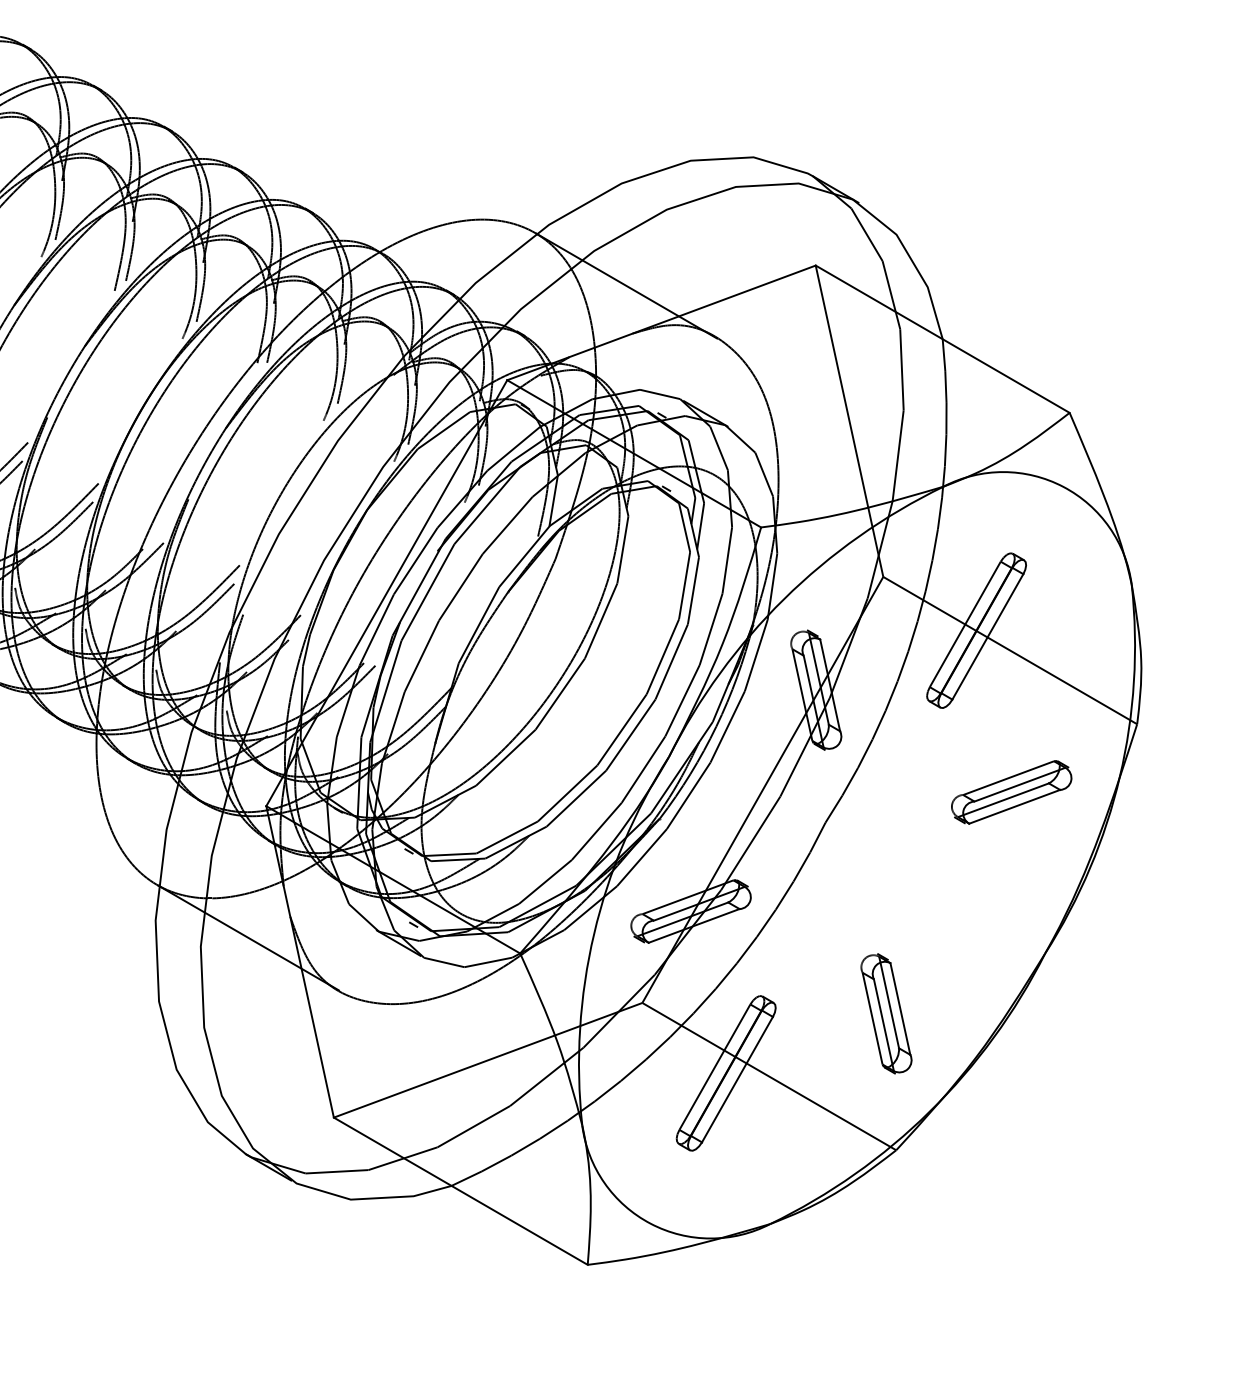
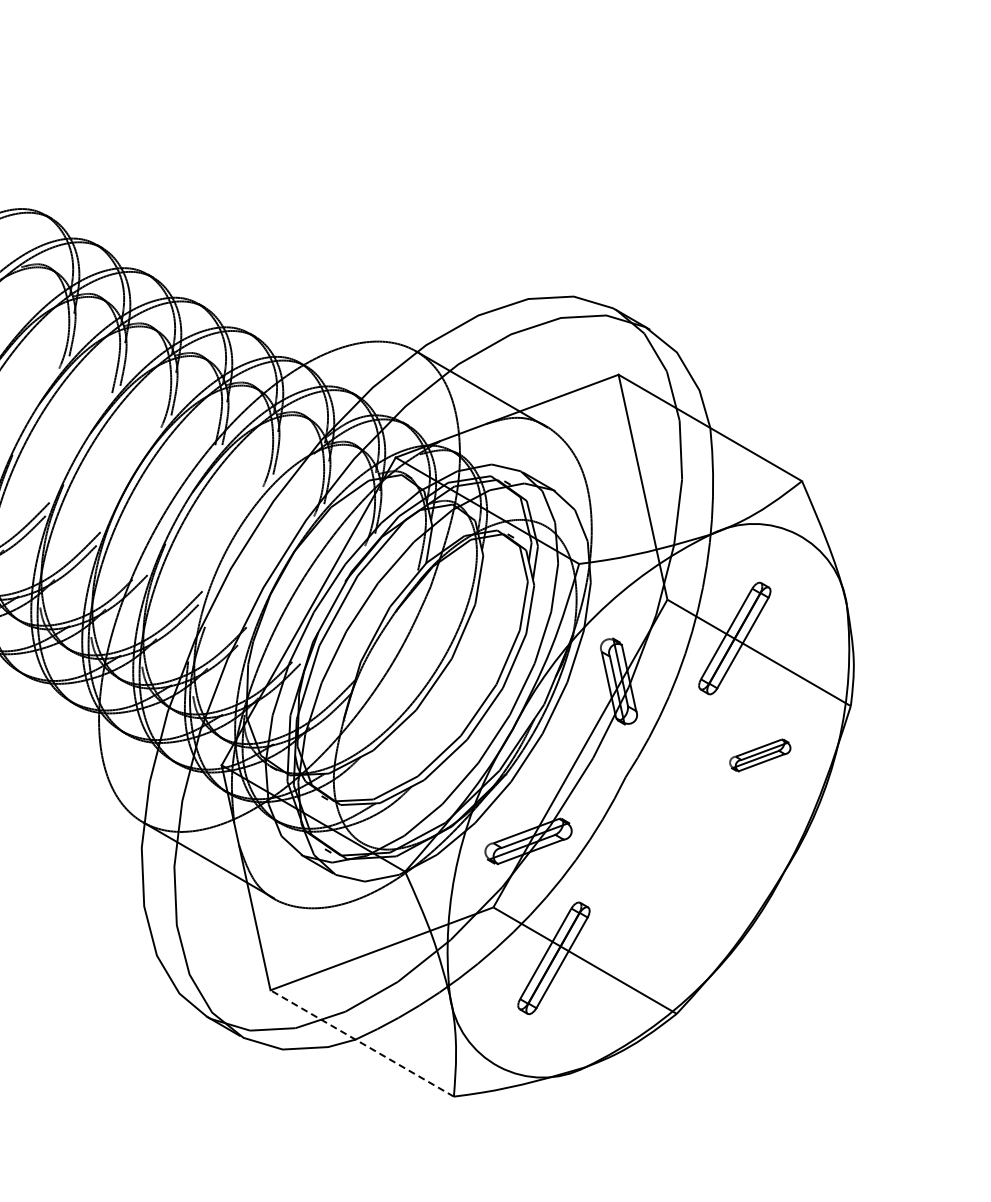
part: (1012, 792) -> (760, 755), size x0.7
part: (886, 1014) -> (669, 915), removed
line: (461, 1191) -> (362, 1043), solid -> dashed

